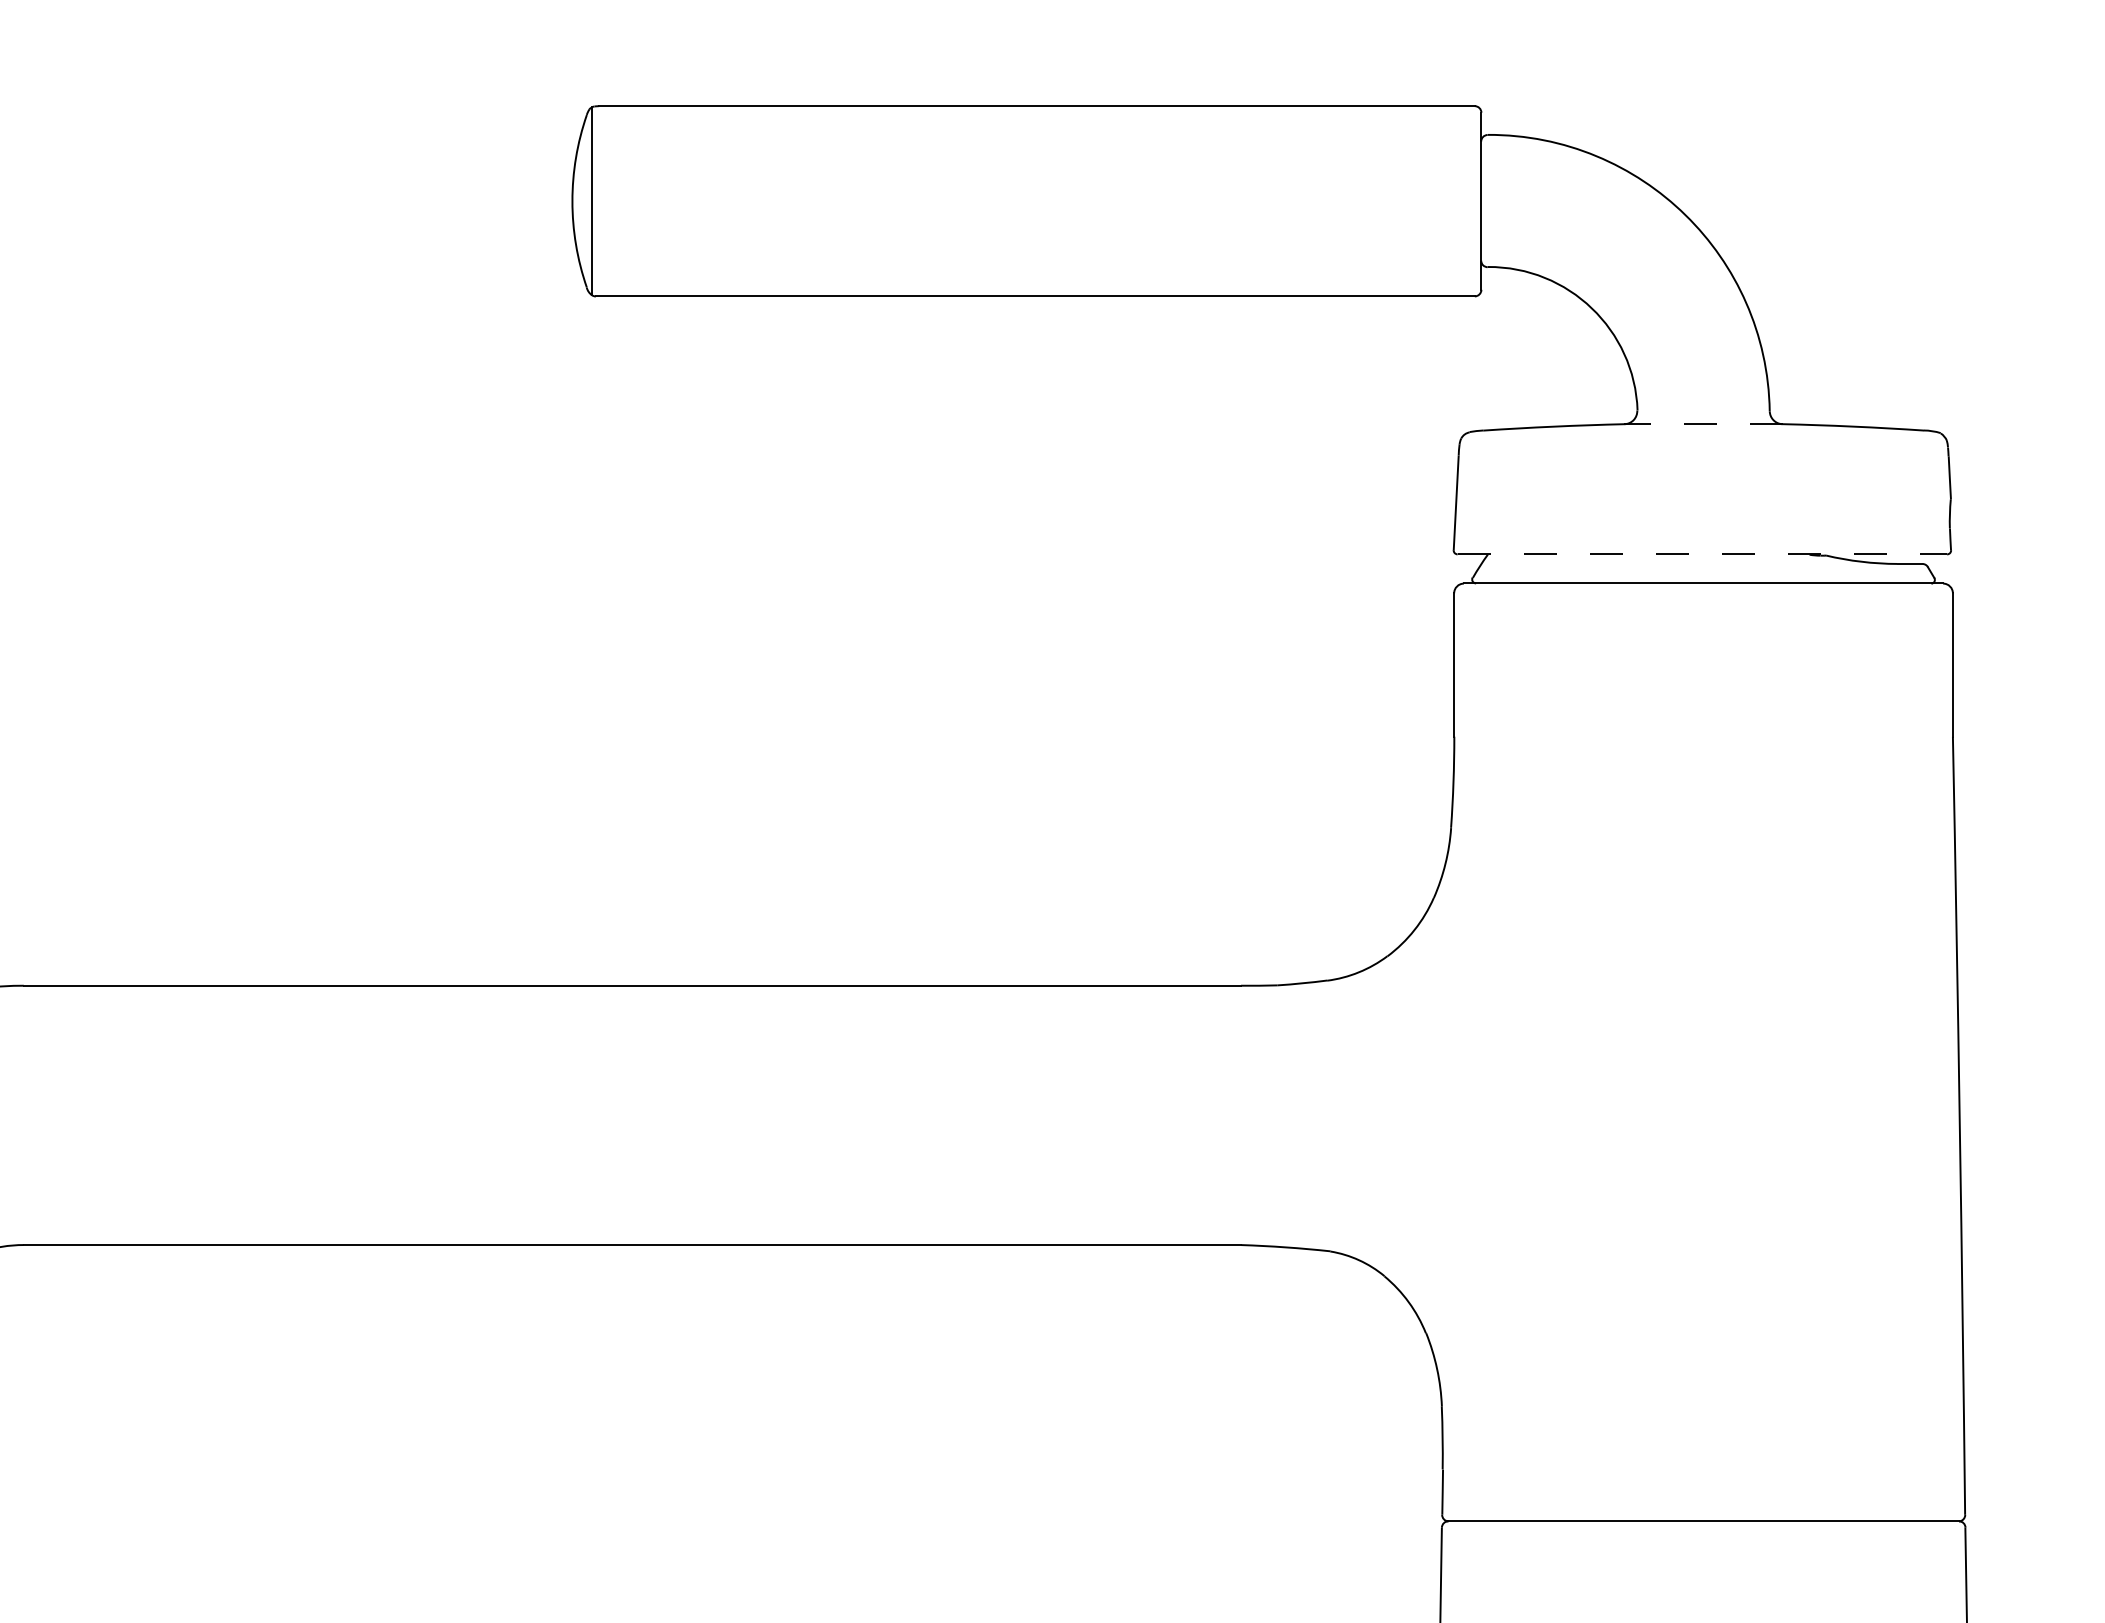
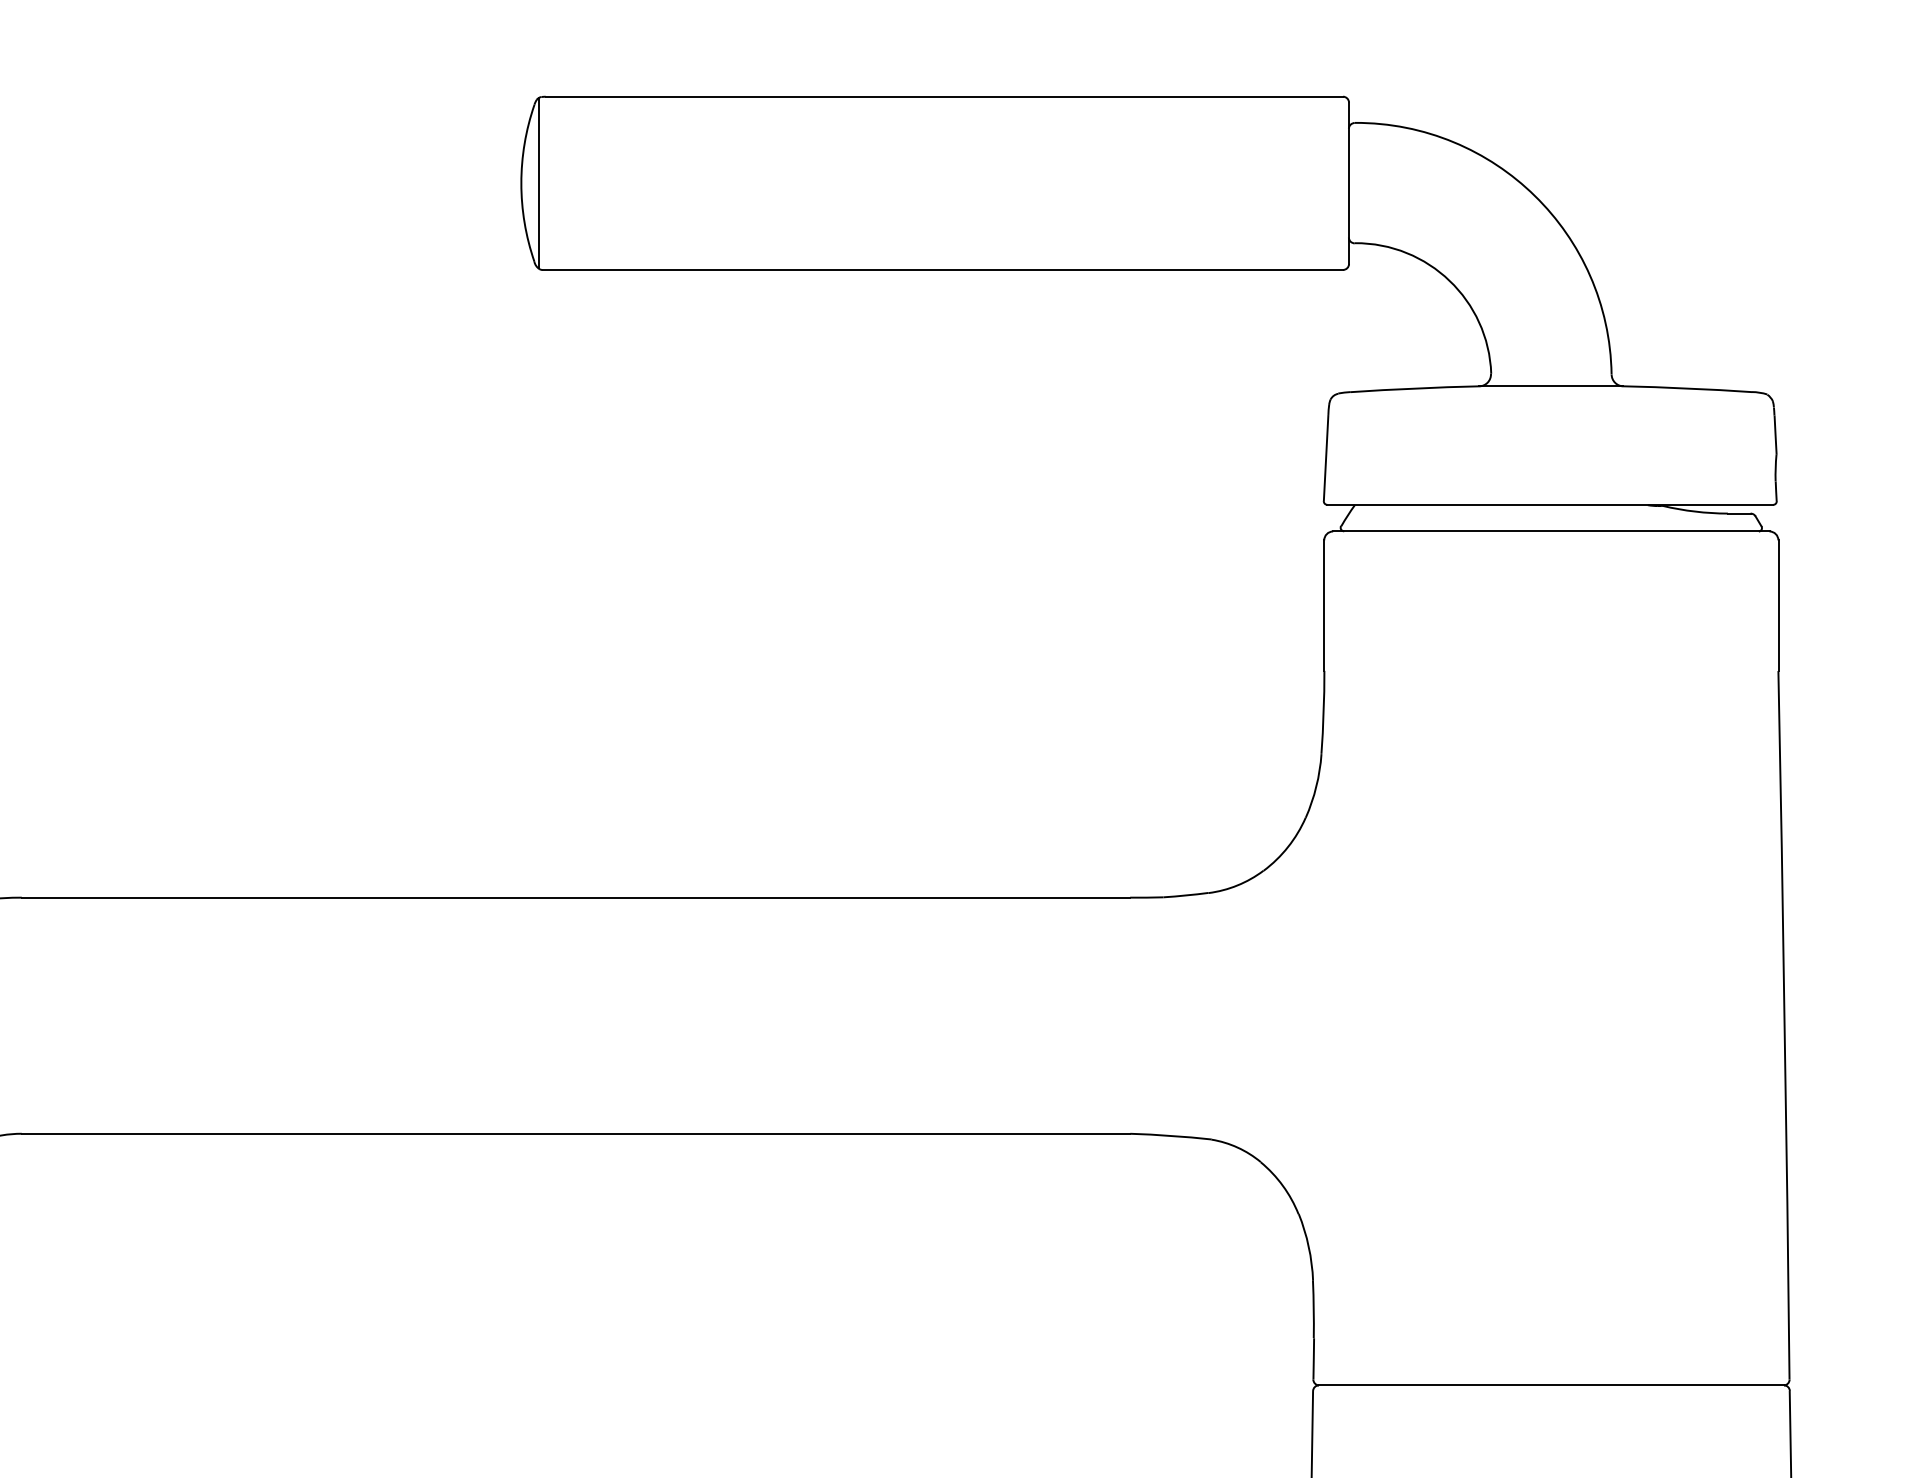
line: (1702, 424) -> (1550, 386), dashed -> solid
line: (1702, 553) -> (1550, 504), dashed -> solid

